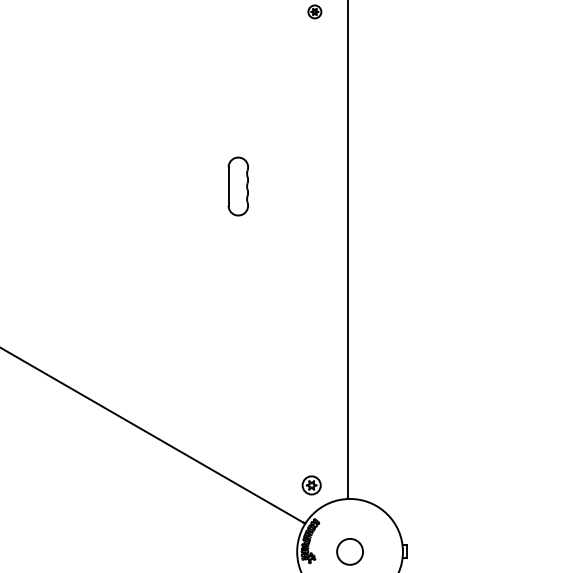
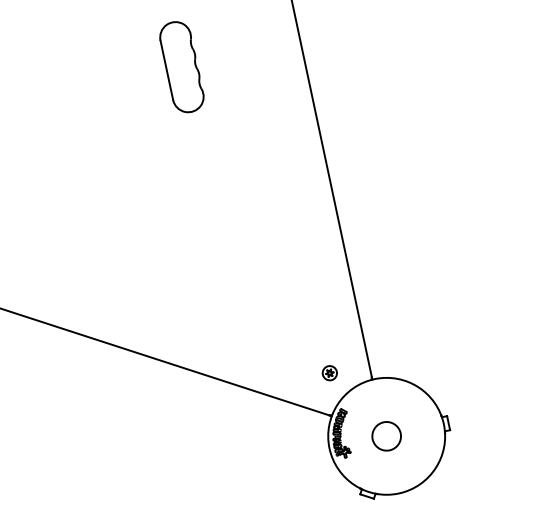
part: (238, 186) -> (182, 67), size x1.43
part: (311, 484) -> (329, 372), size x0.71

